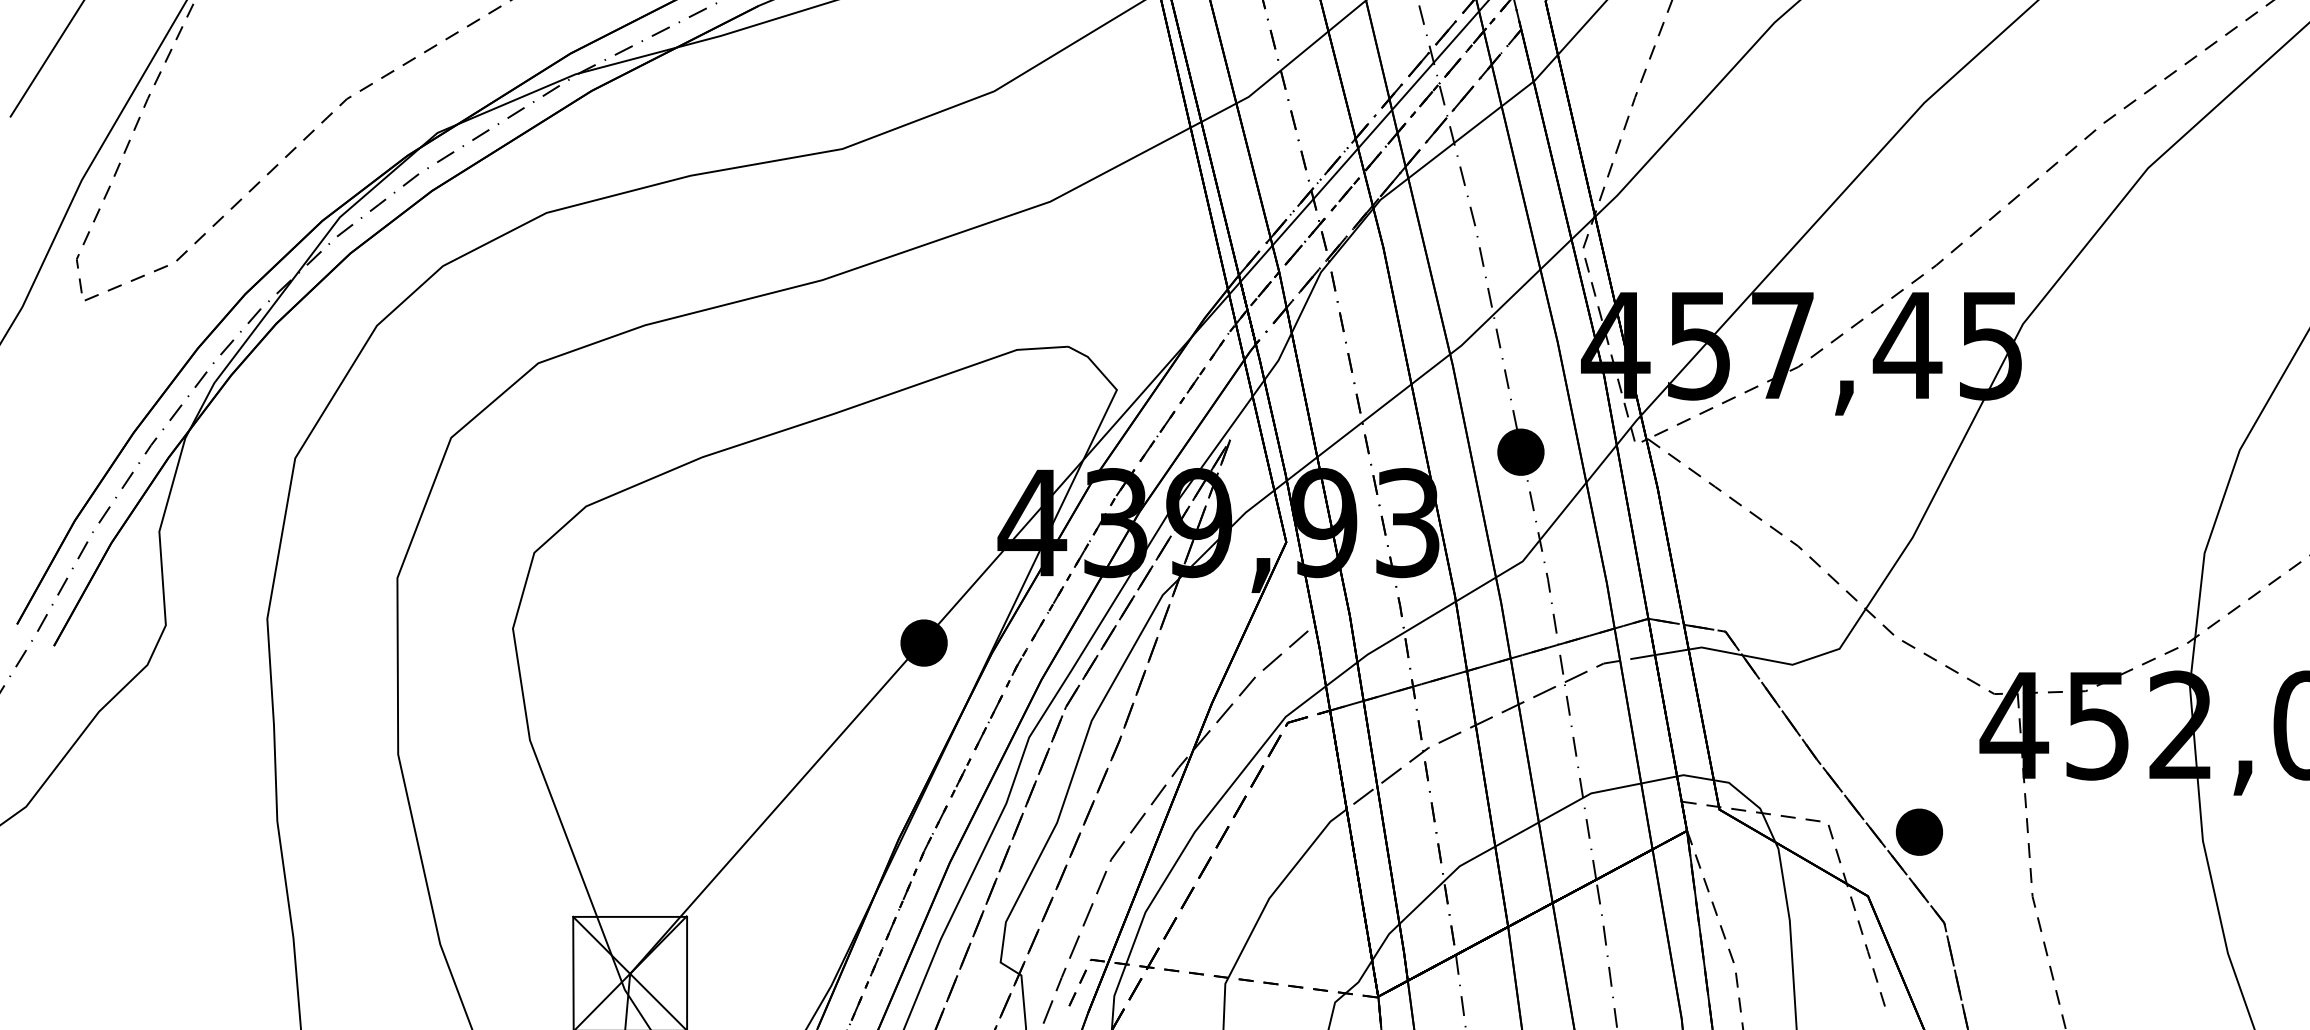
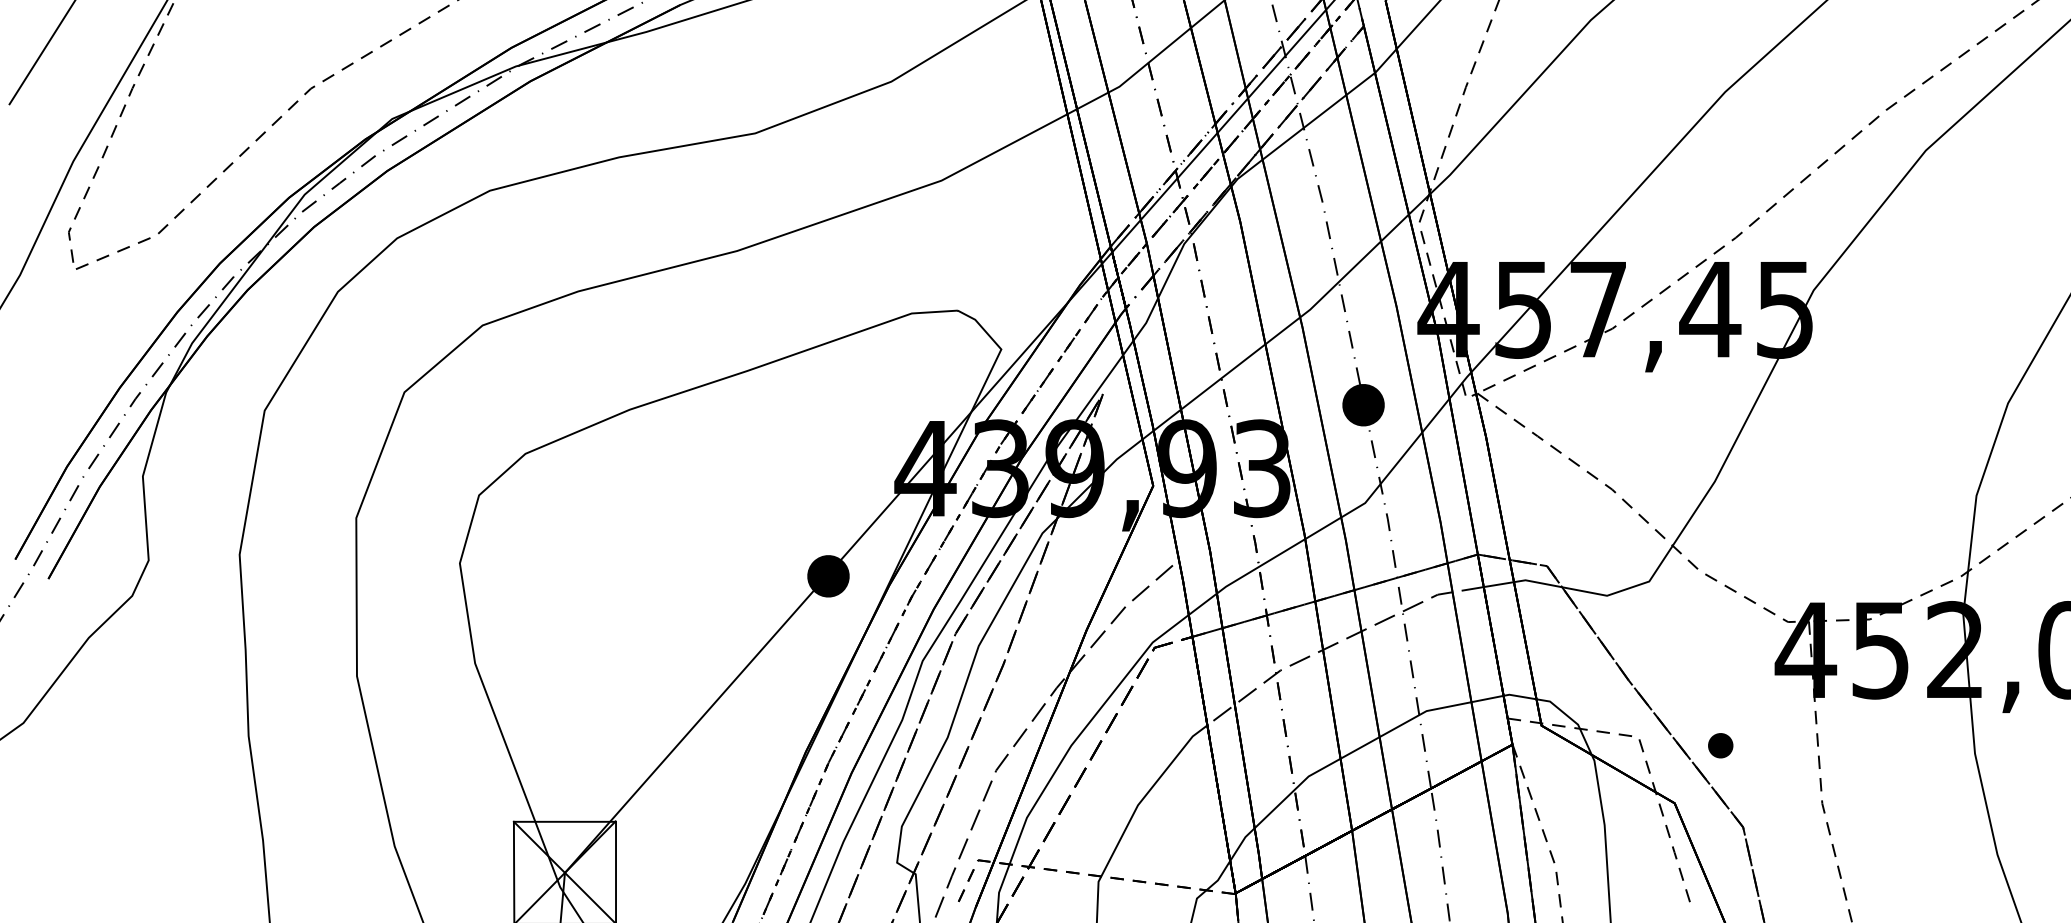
part: (1919, 831) -> (1720, 745), size x0.6

